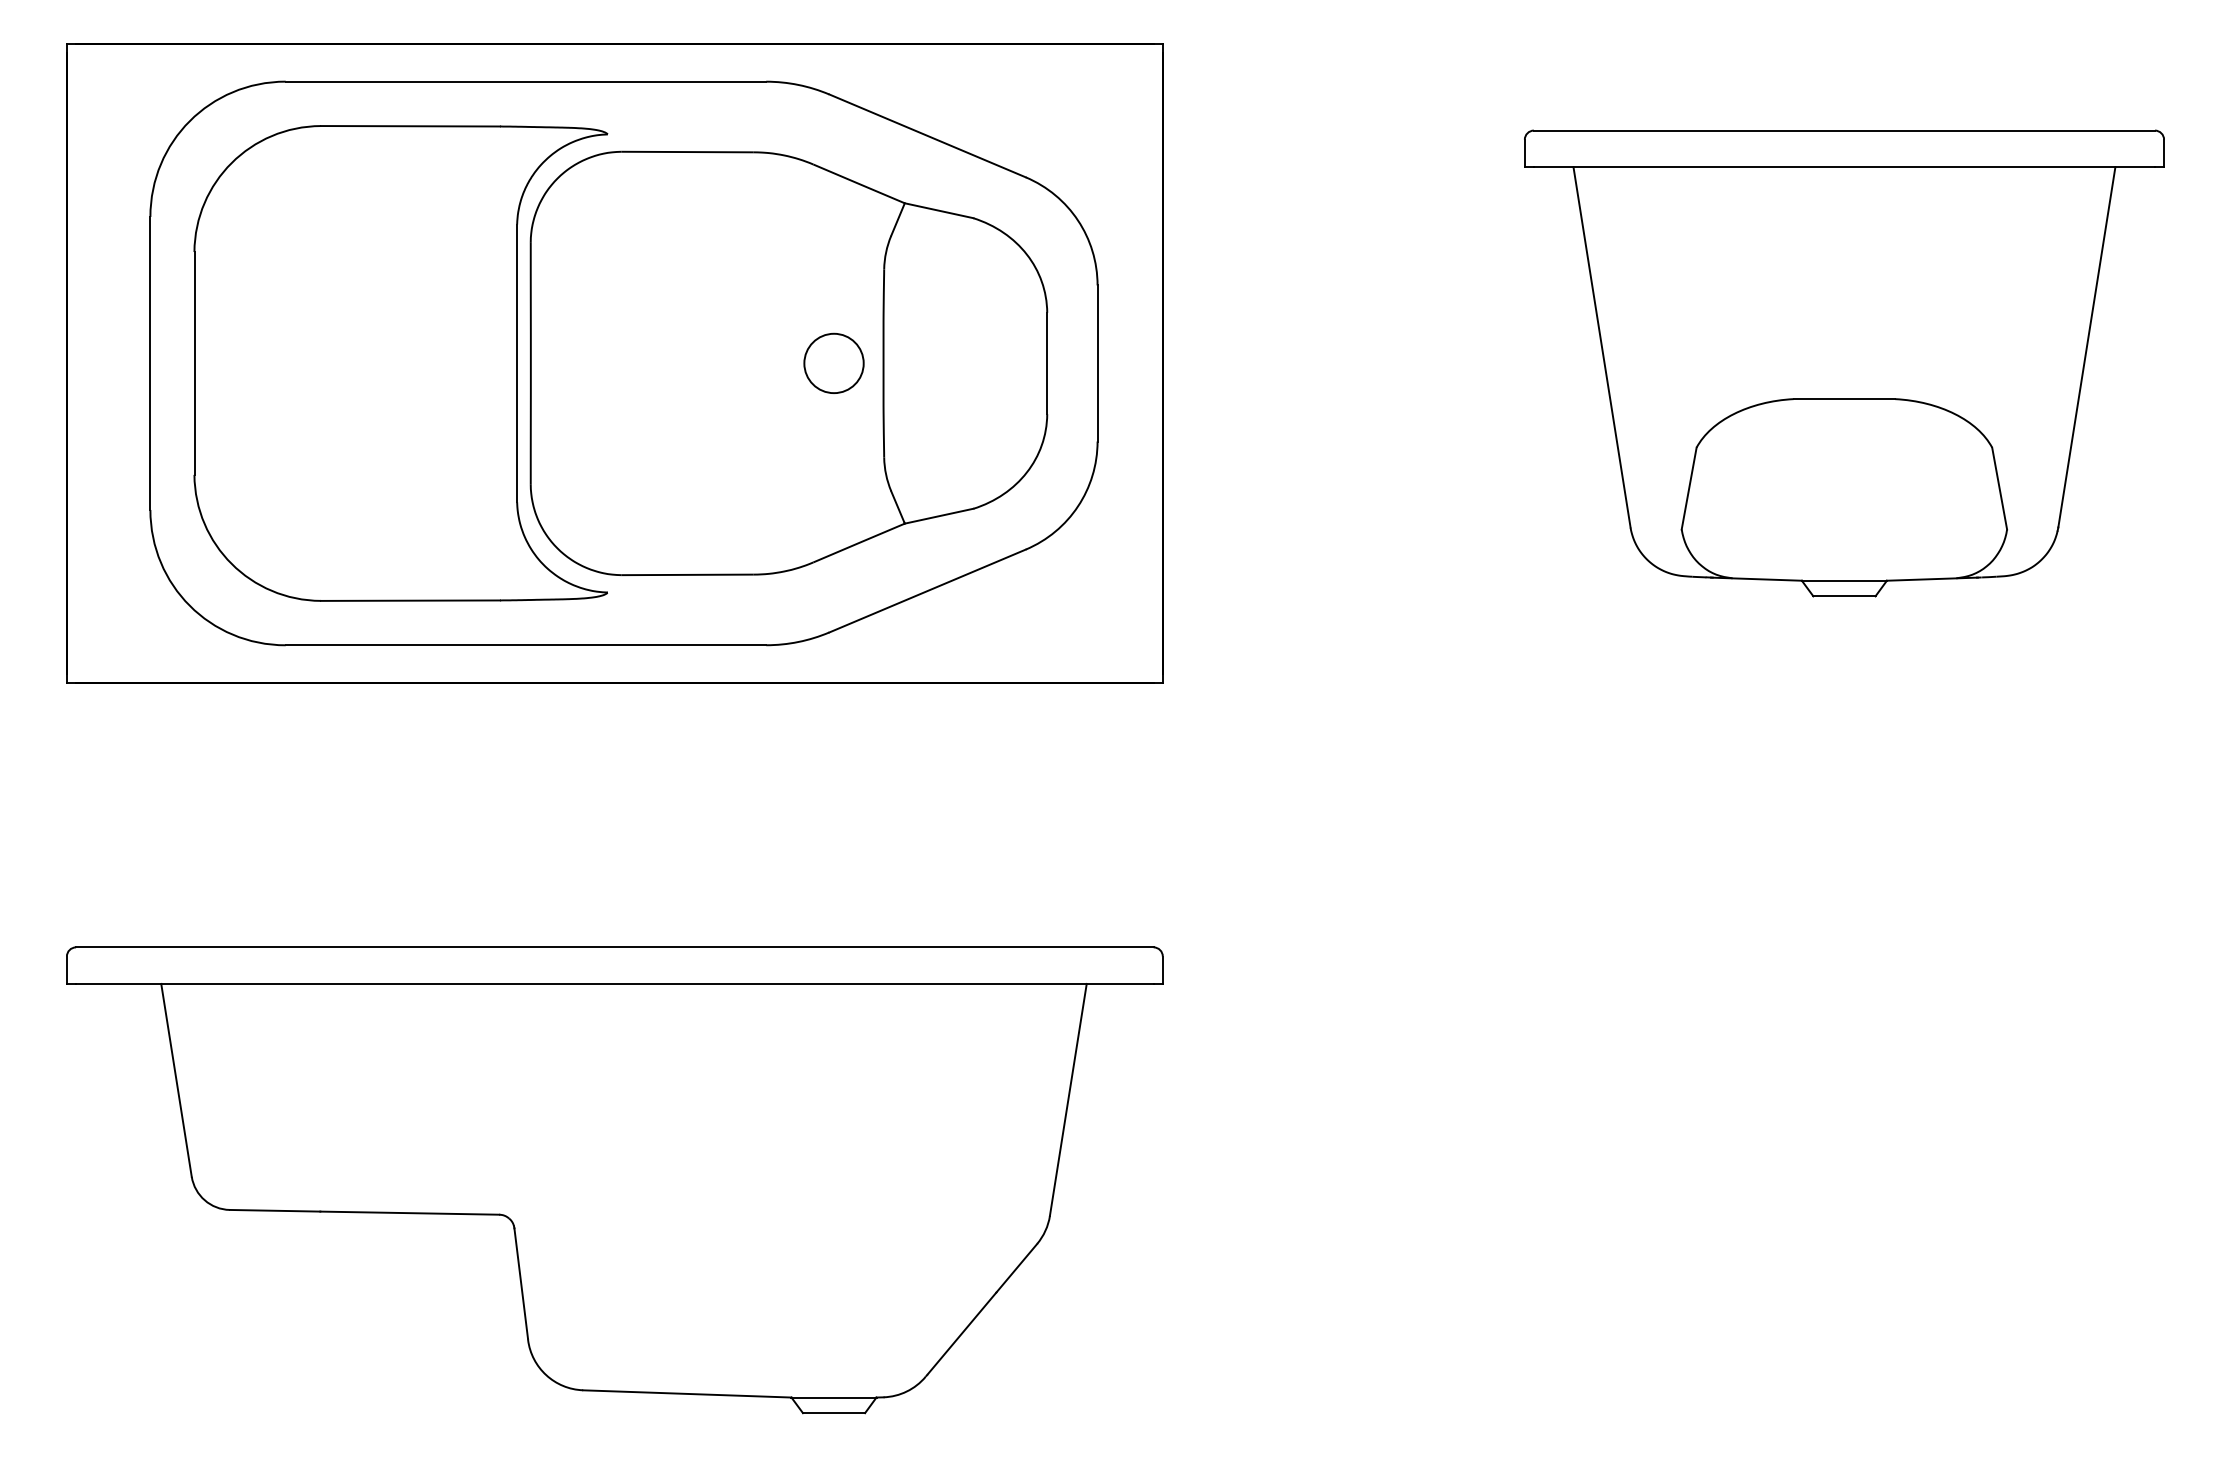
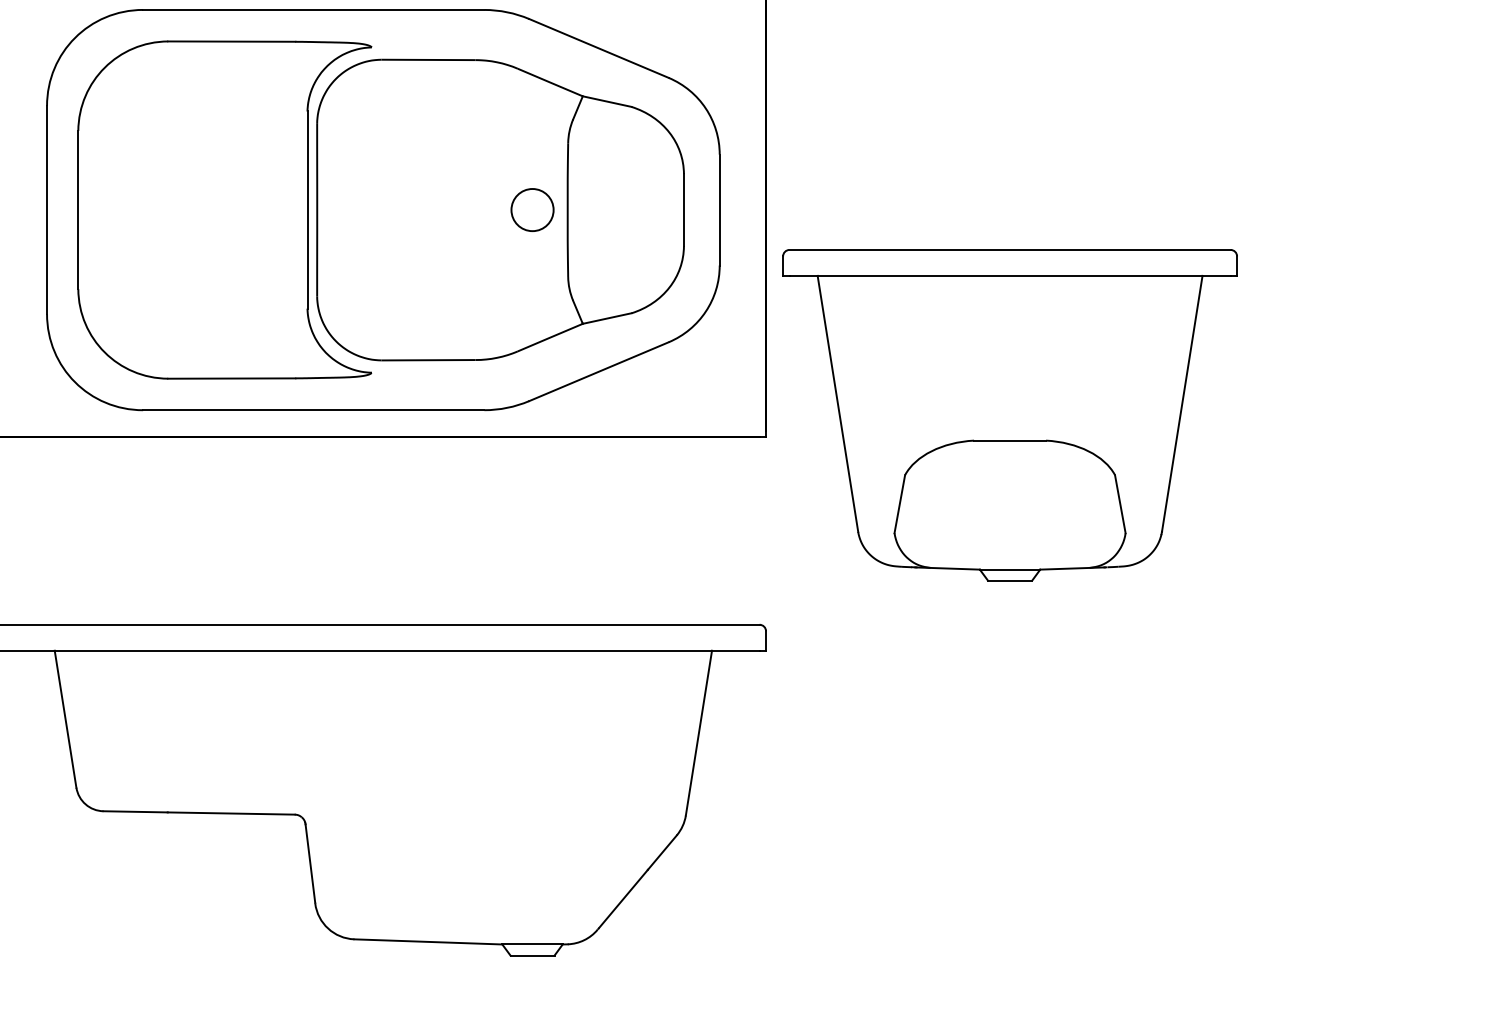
part: (1844, 363) -> (1010, 415), moved

